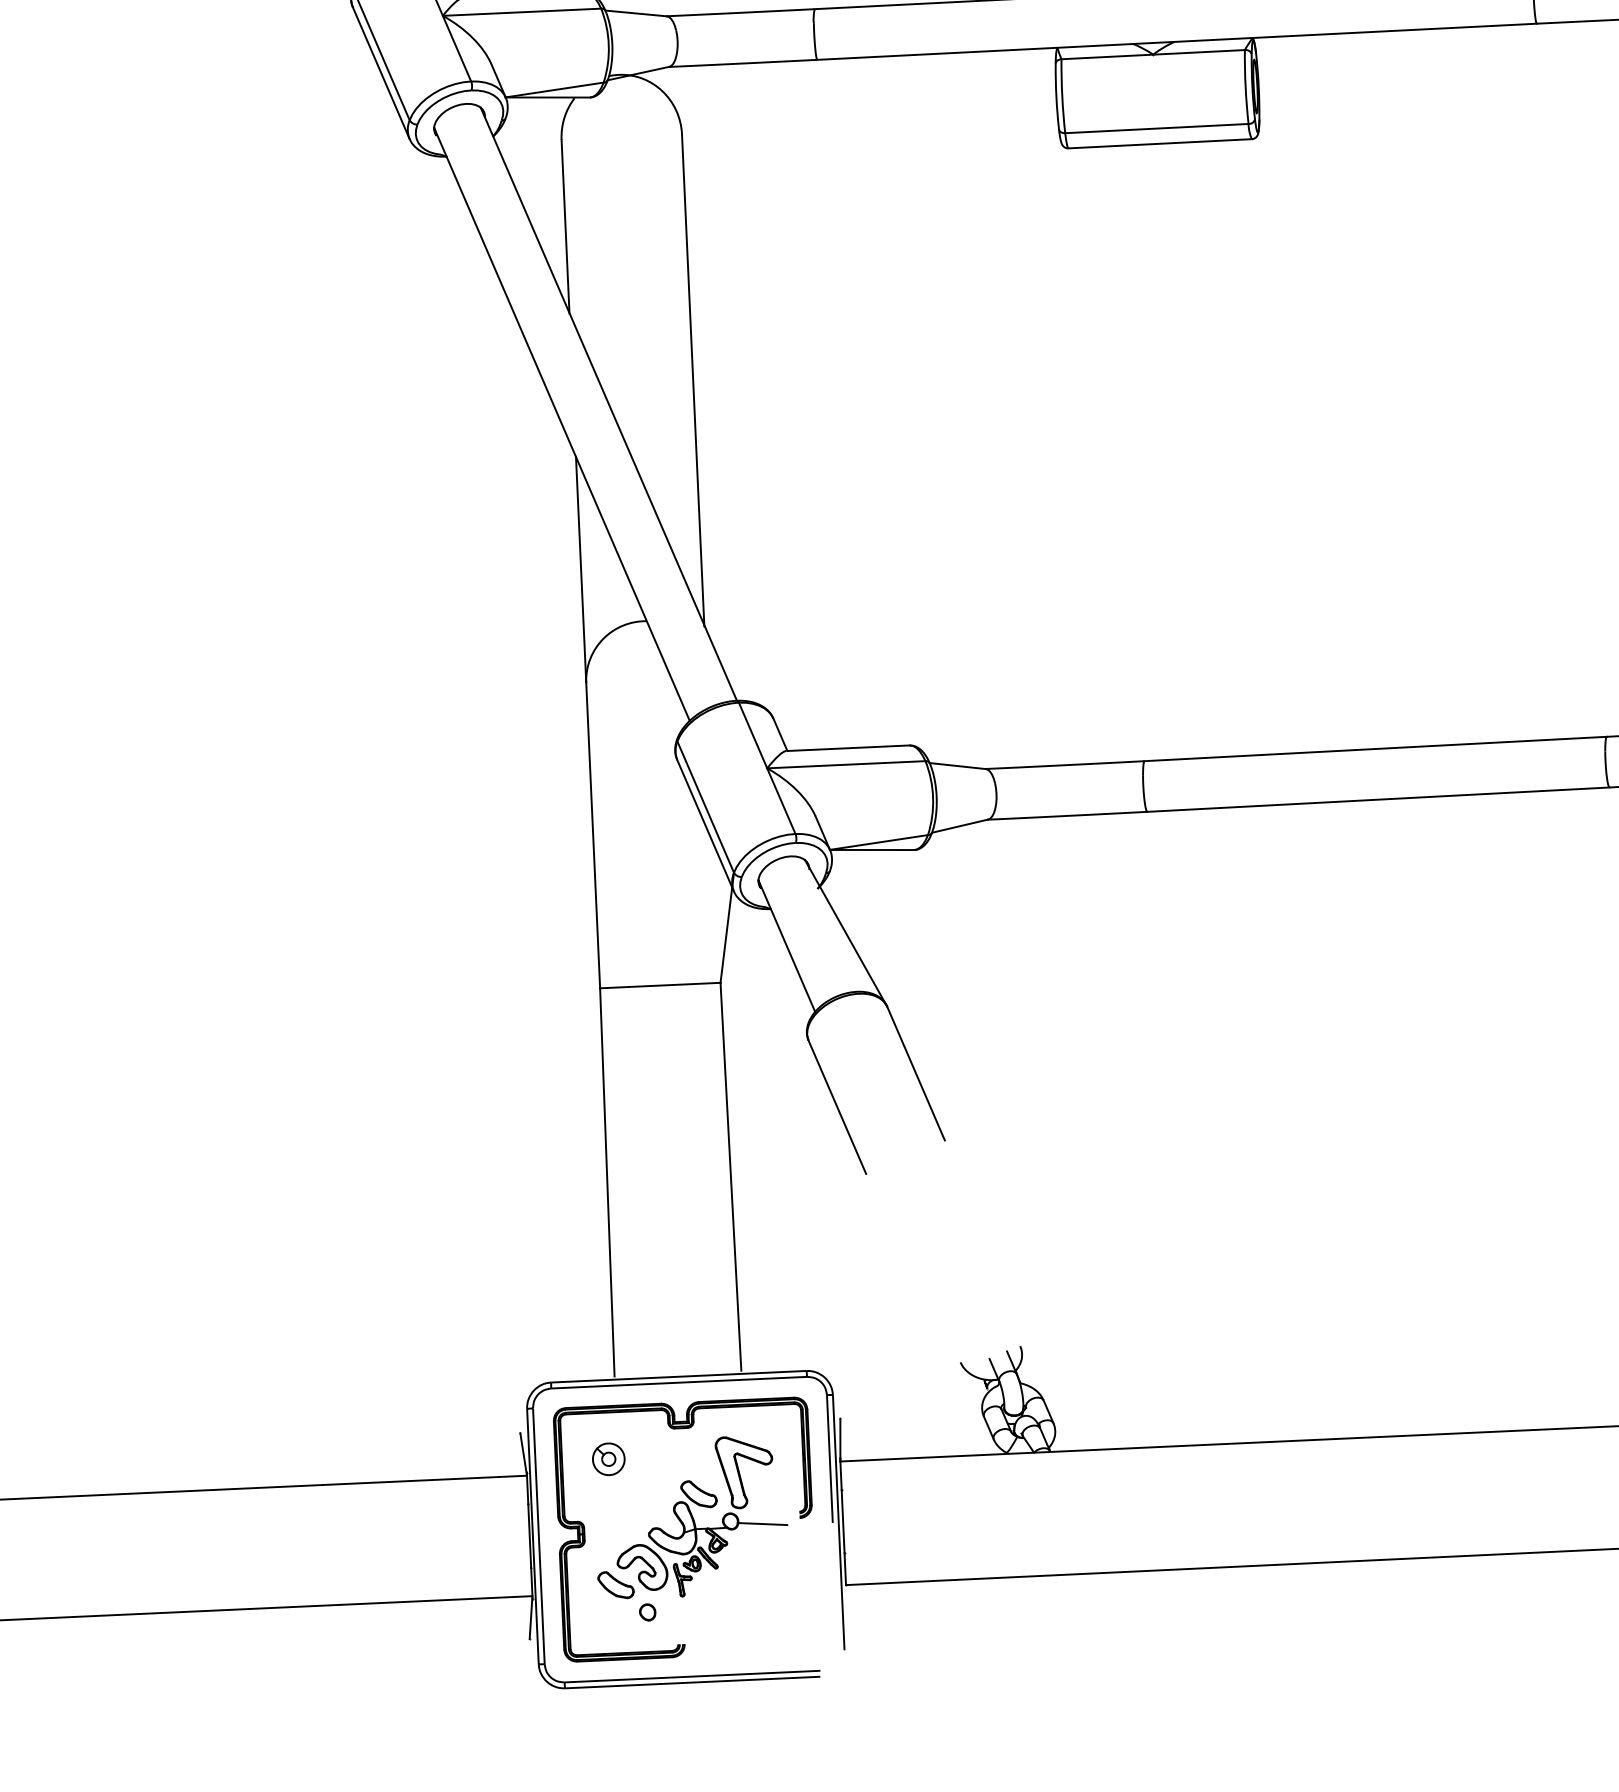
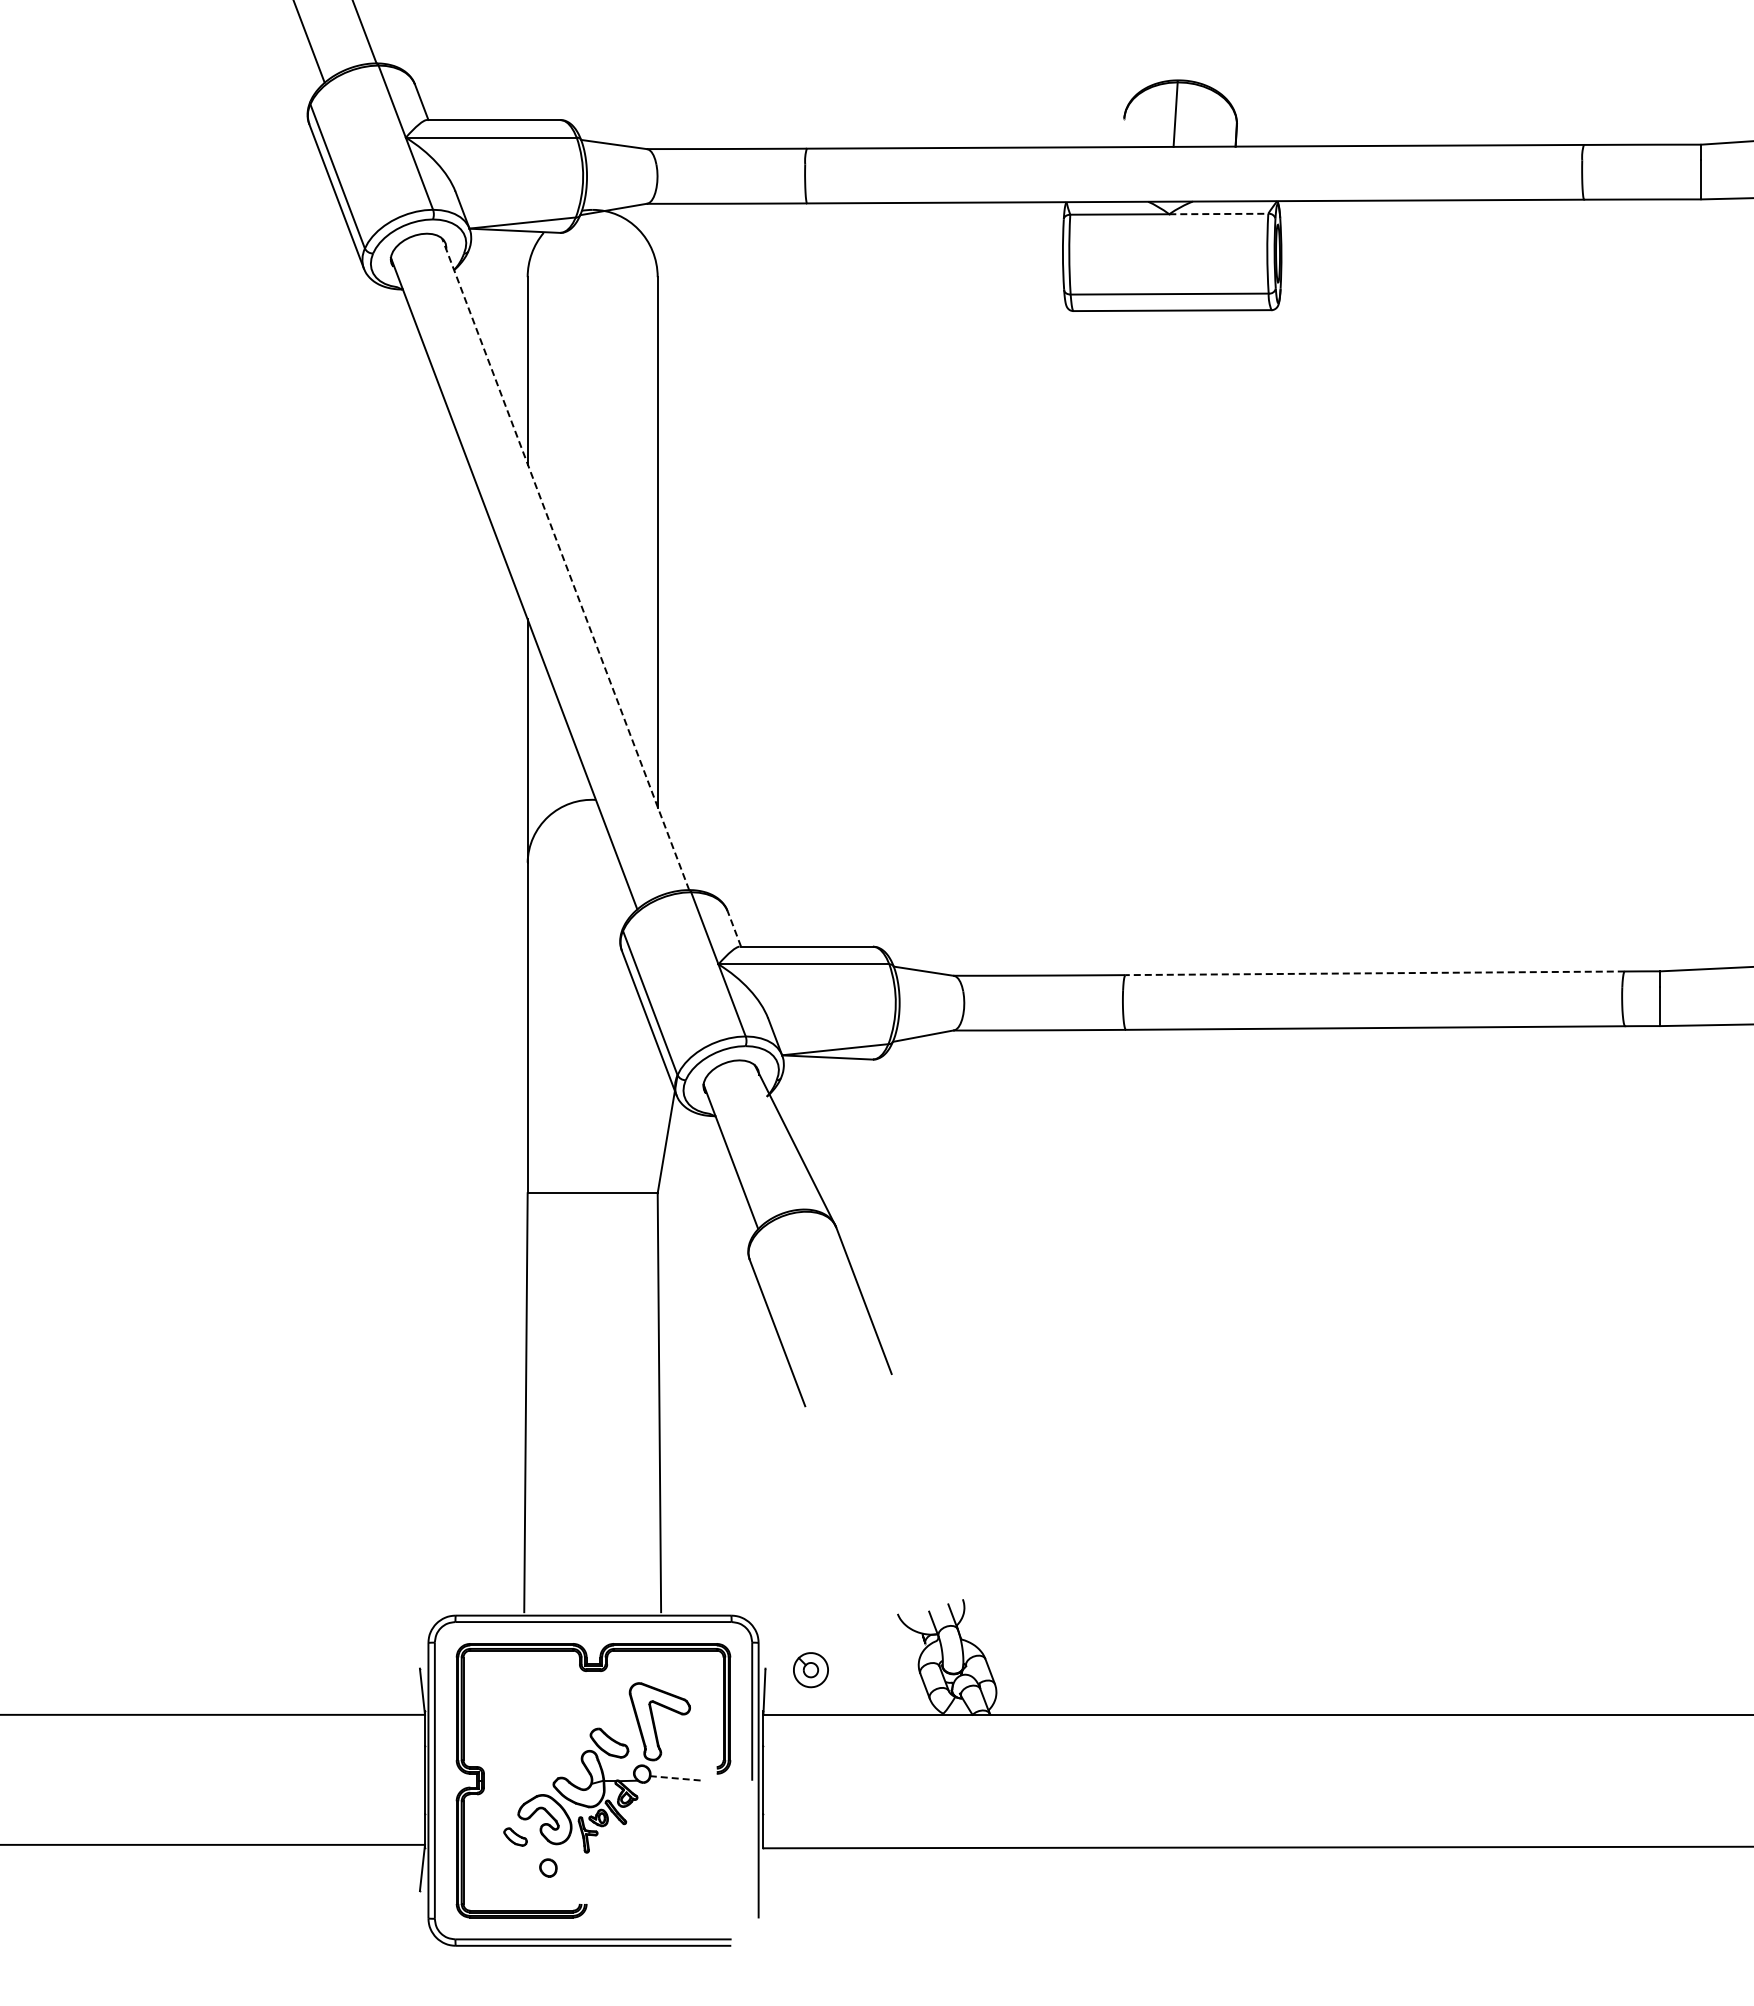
line: (1198, 52) -> (1218, 214), solid -> dashed
line: (608, 403) -> (565, 563), solid -> dashed
line: (780, 734) -> (734, 928), solid -> dashed
line: (1376, 749) -> (1375, 973), solid -> dashed
part: (608, 1459) -> (810, 1670), moved
line: (762, 1524) -> (676, 1778), solid -> dashed
part: (615, 1584) -> (515, 1836), size x0.6

